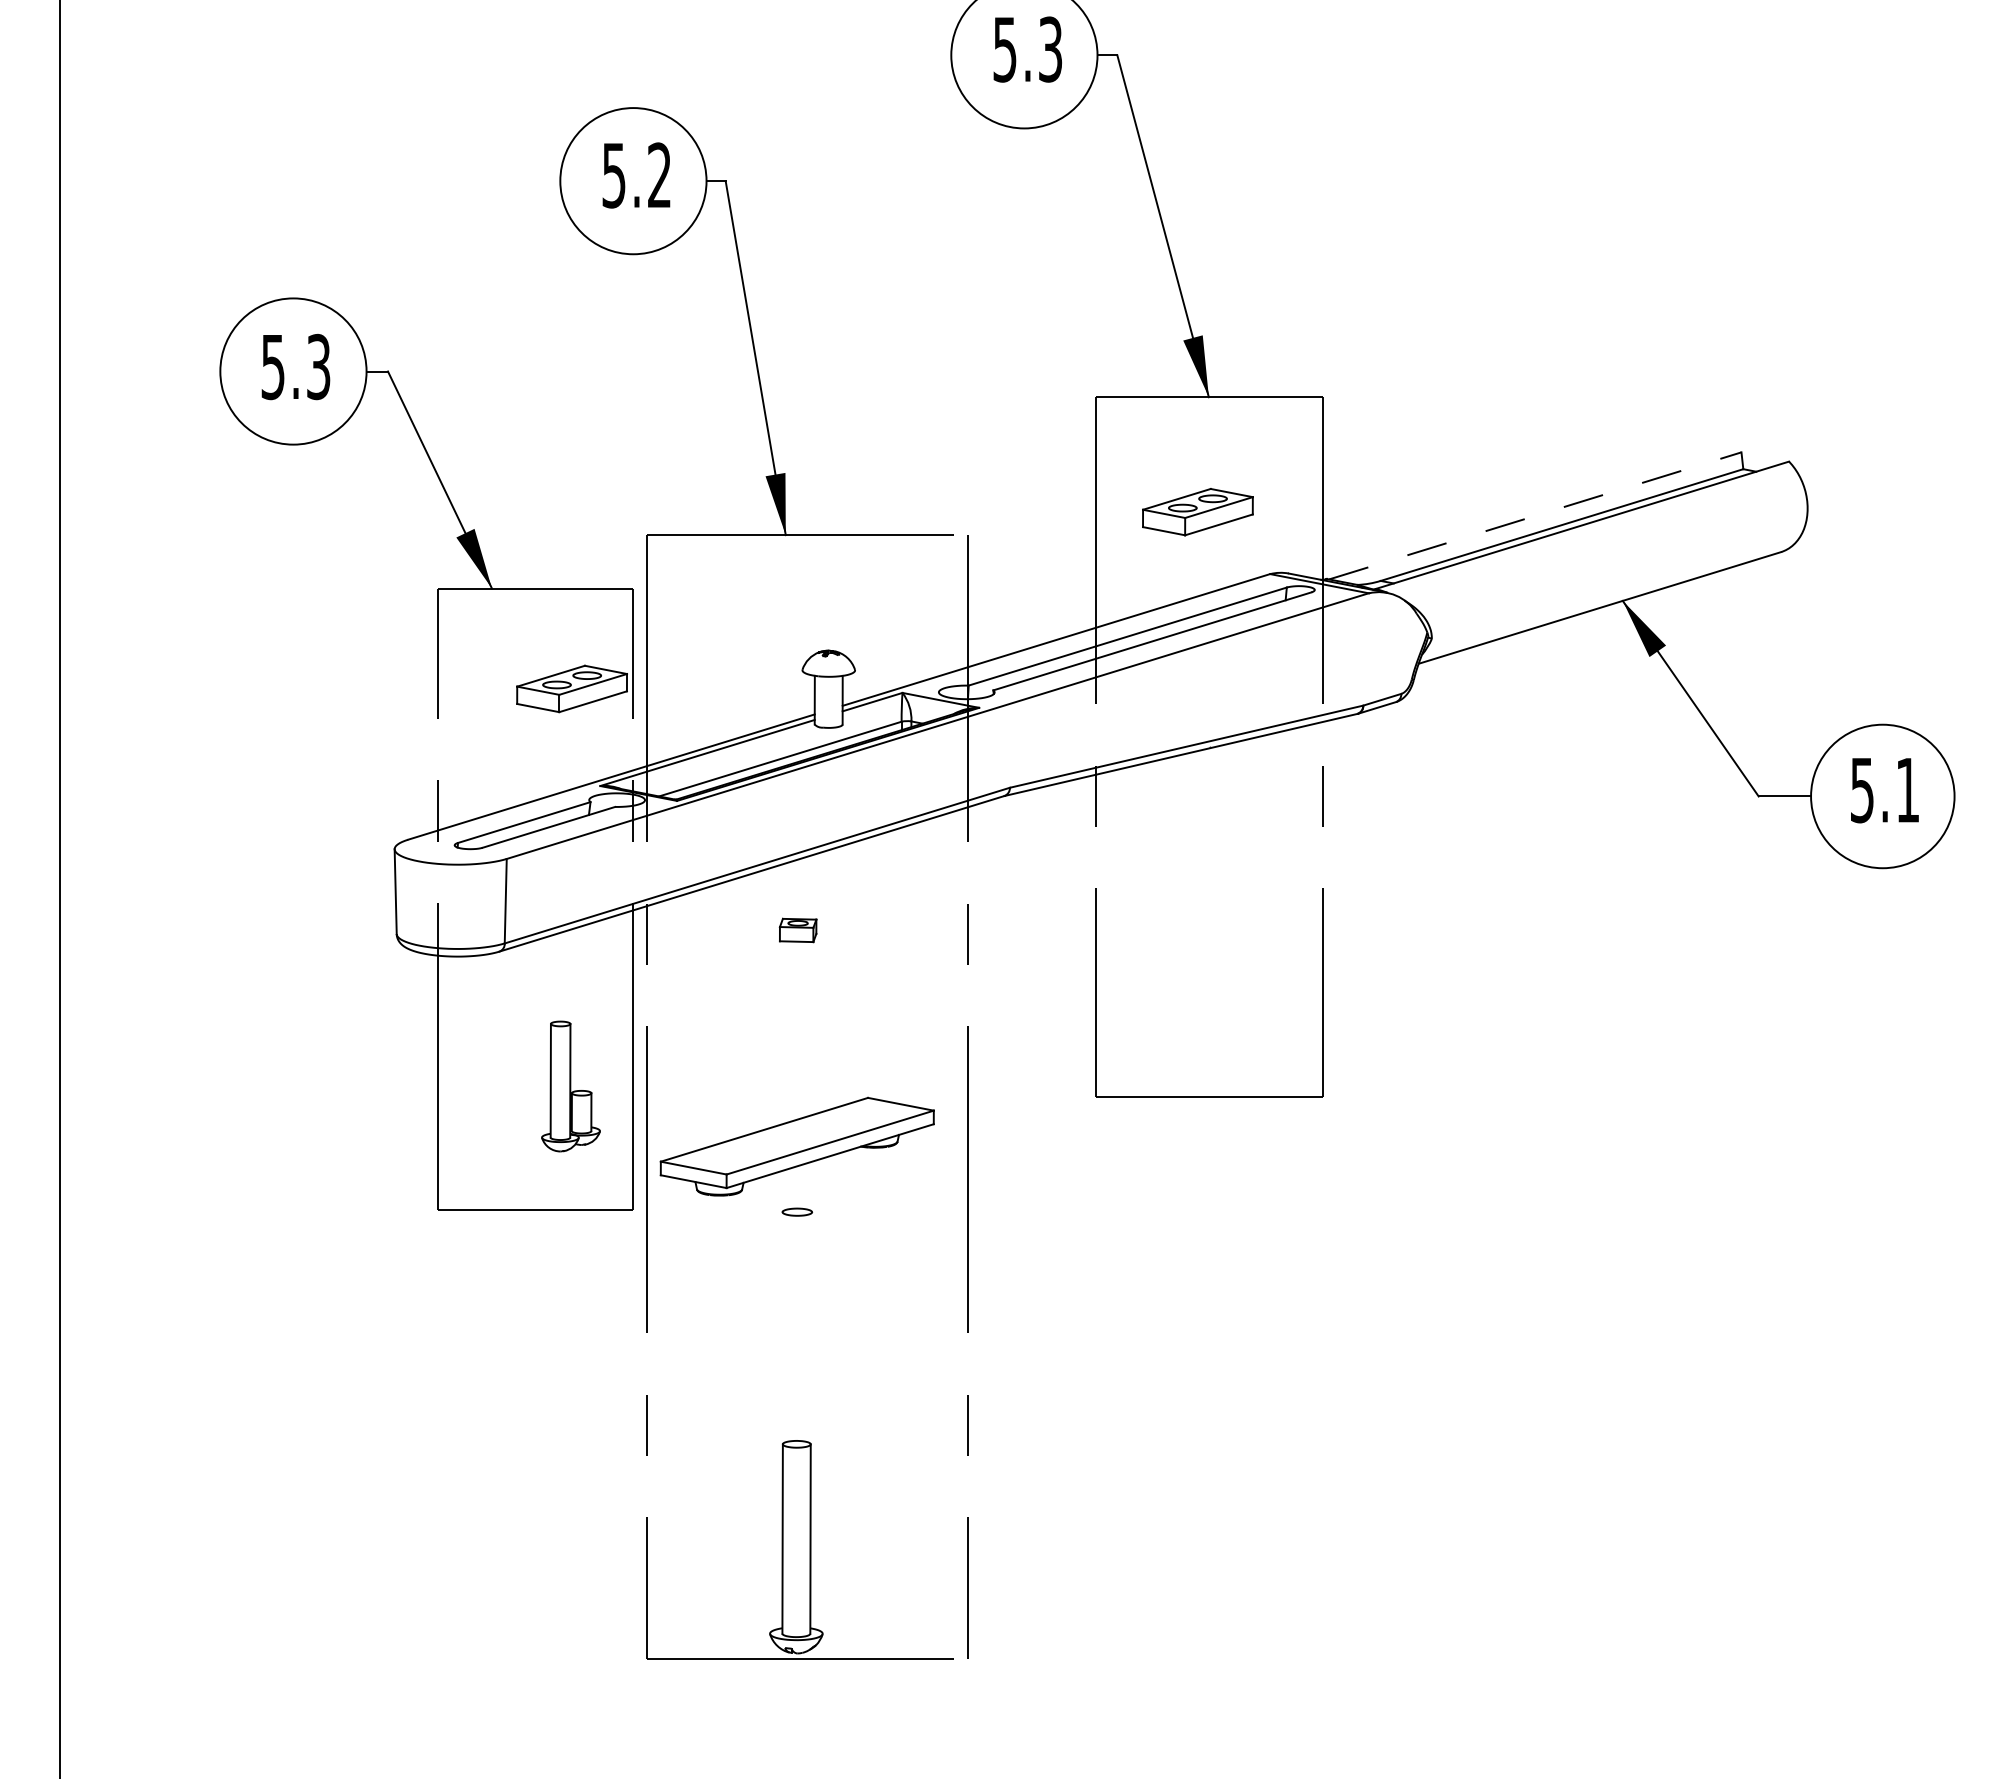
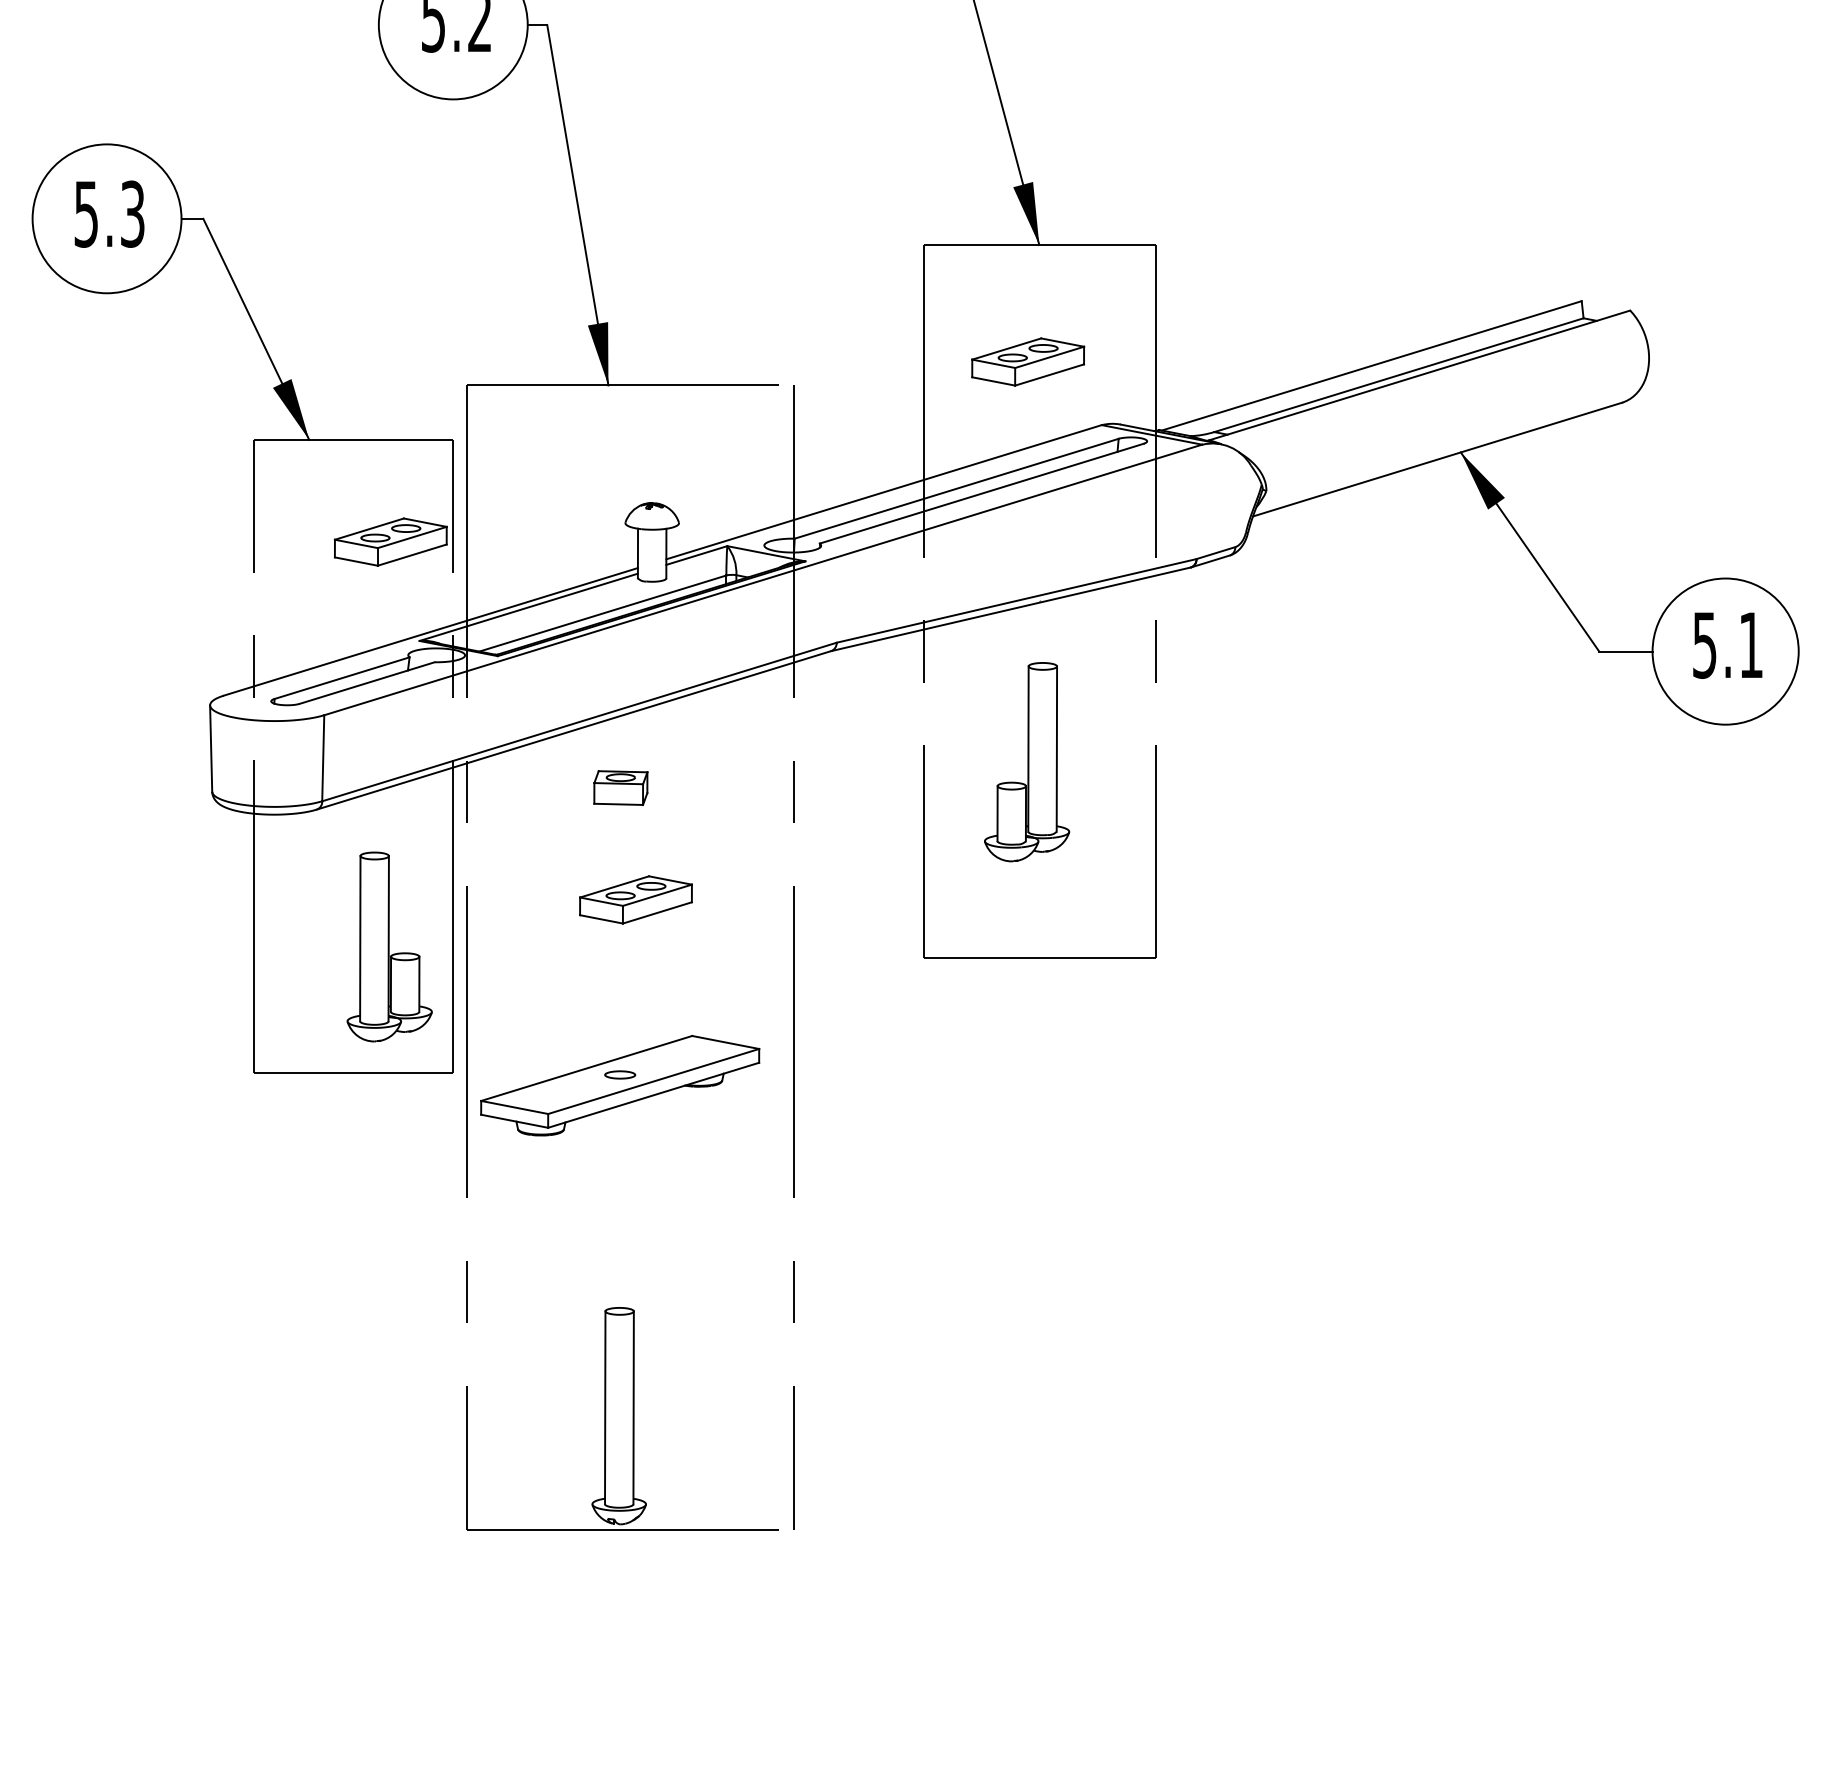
line: (1535, 515) -> (1371, 365), dashed -> solid
part: (1196, 904) -> (1026, 761), added
part: (798, 930) -> (621, 788), size x1.43
part: (812, 1040) -> (635, 900), added
part: (570, 1086) -> (389, 946), size x1.43
part: (796, 1146) -> (619, 1085), moved

